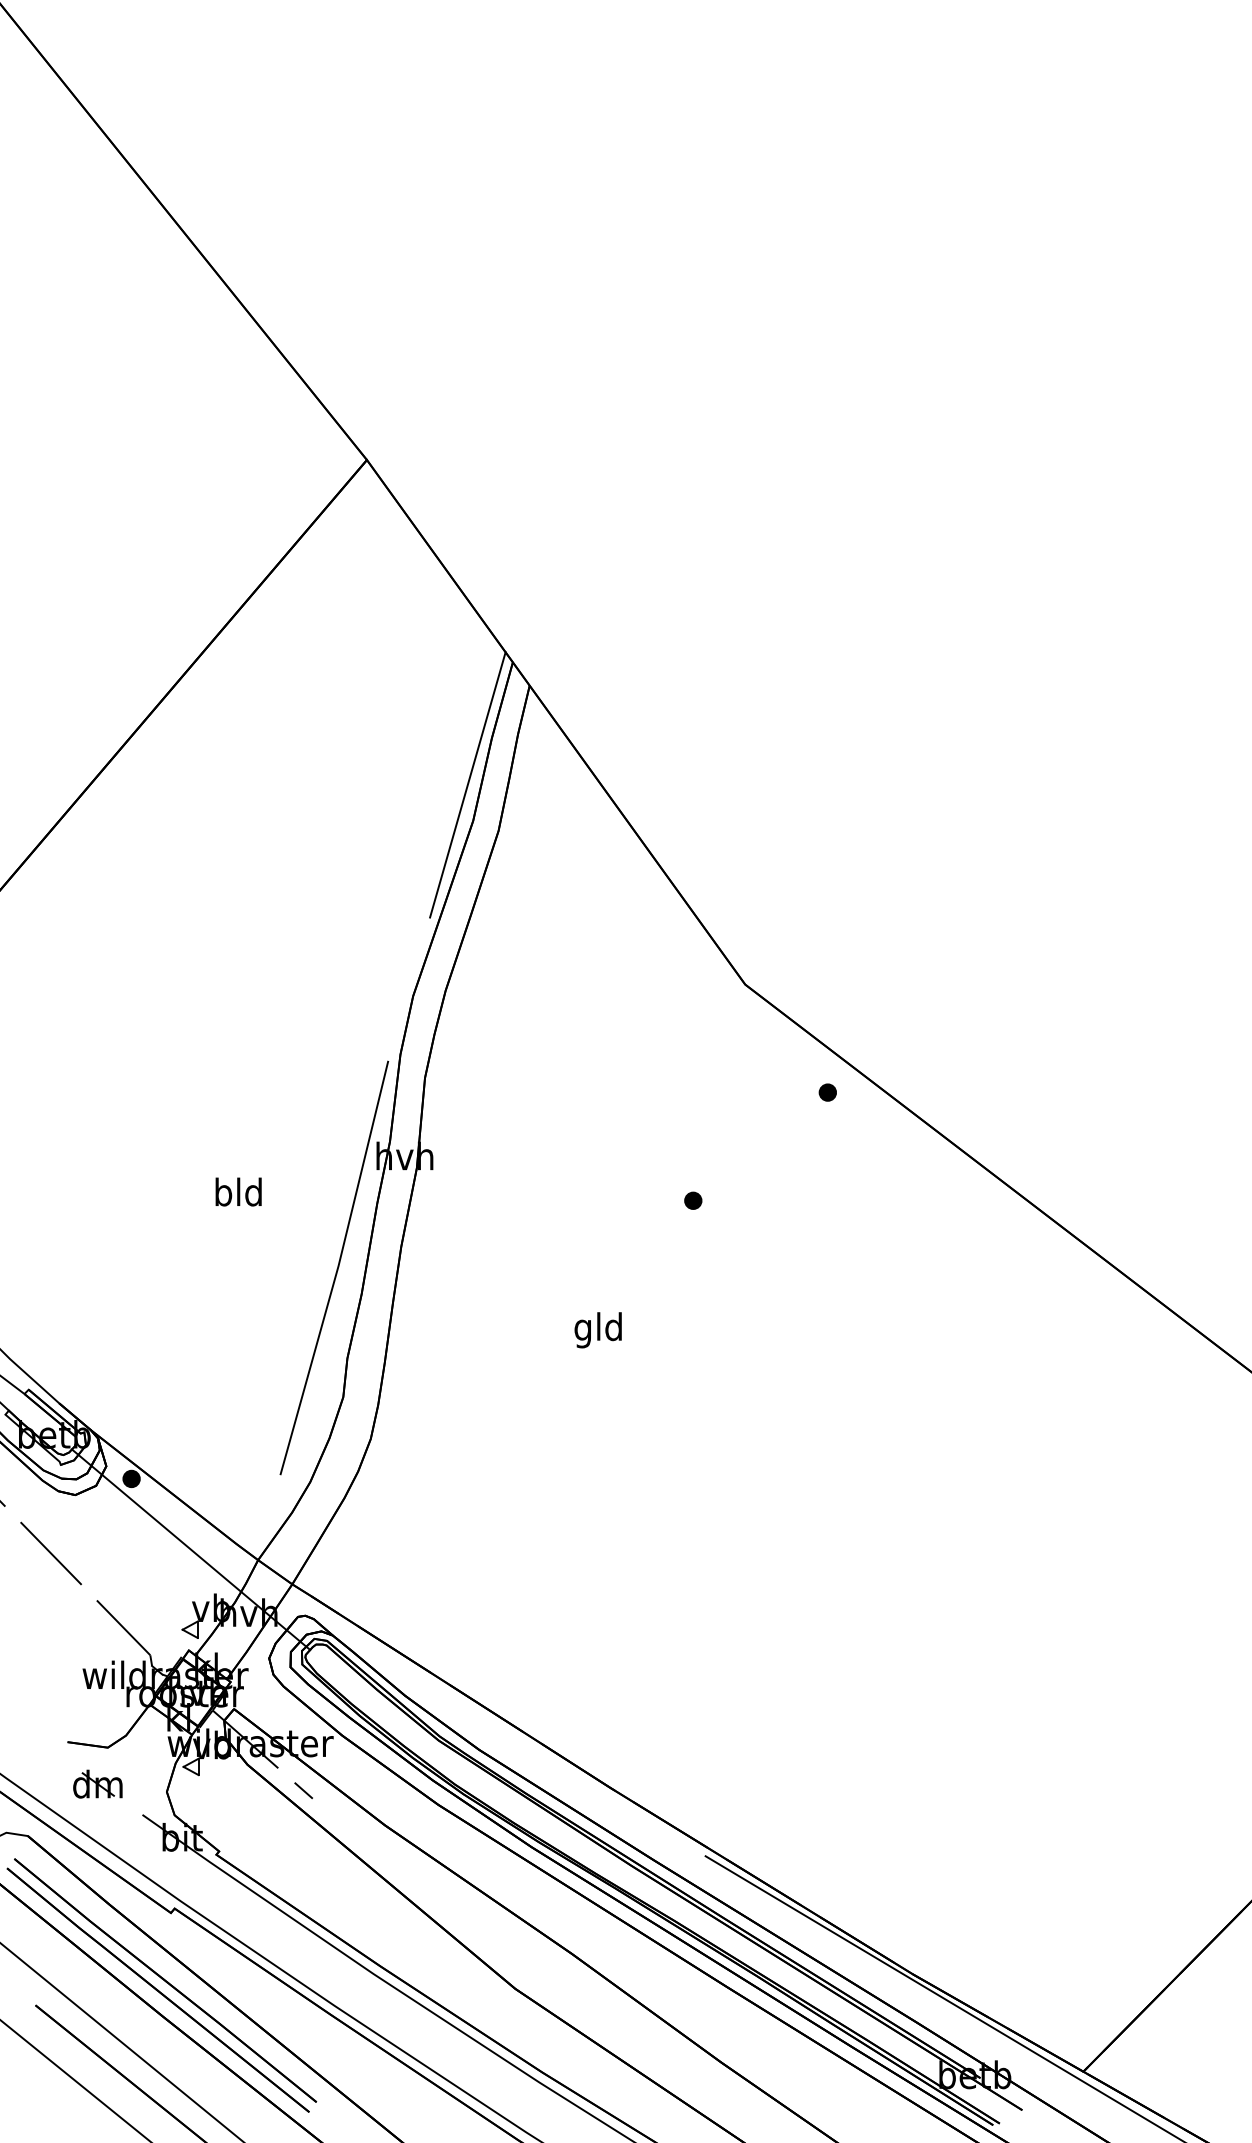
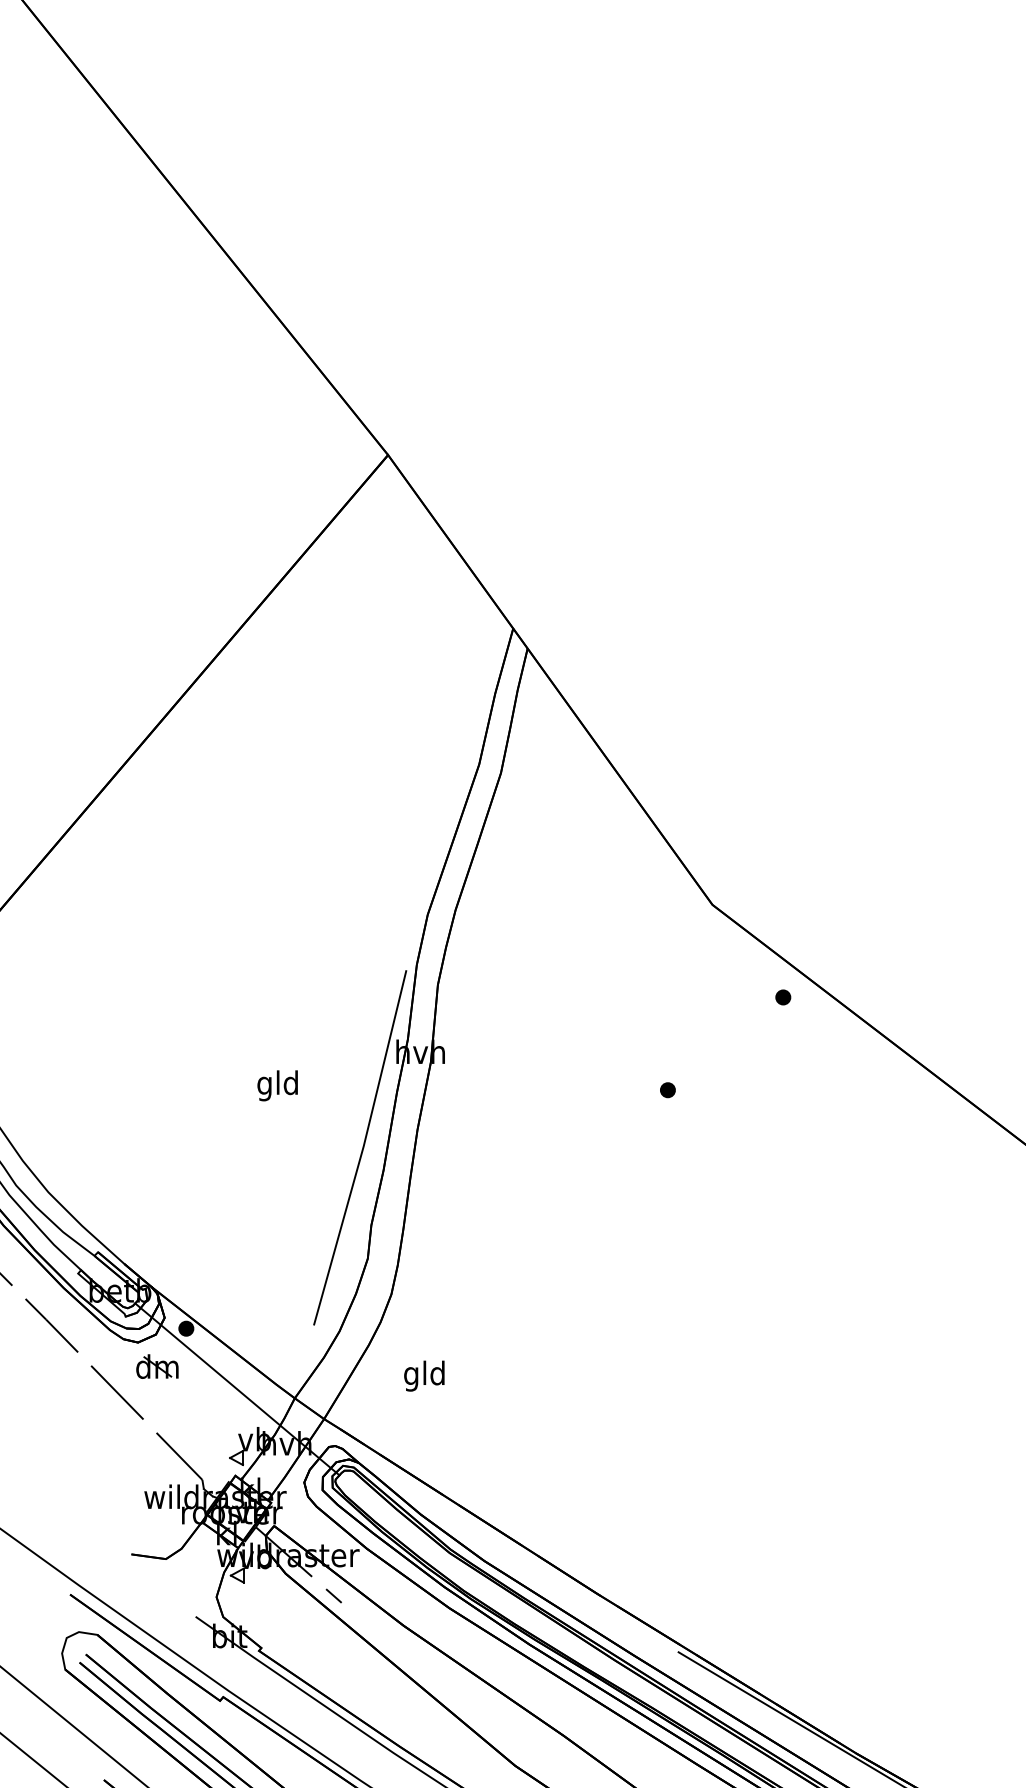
line: (467, 784) -> (474, 733), removed
text: (223, 1195) -> (265, 1085), bld -> gld
text: (597, 1330) -> (423, 1376), moved
part: (97, 1783) -> (157, 1366), moved

